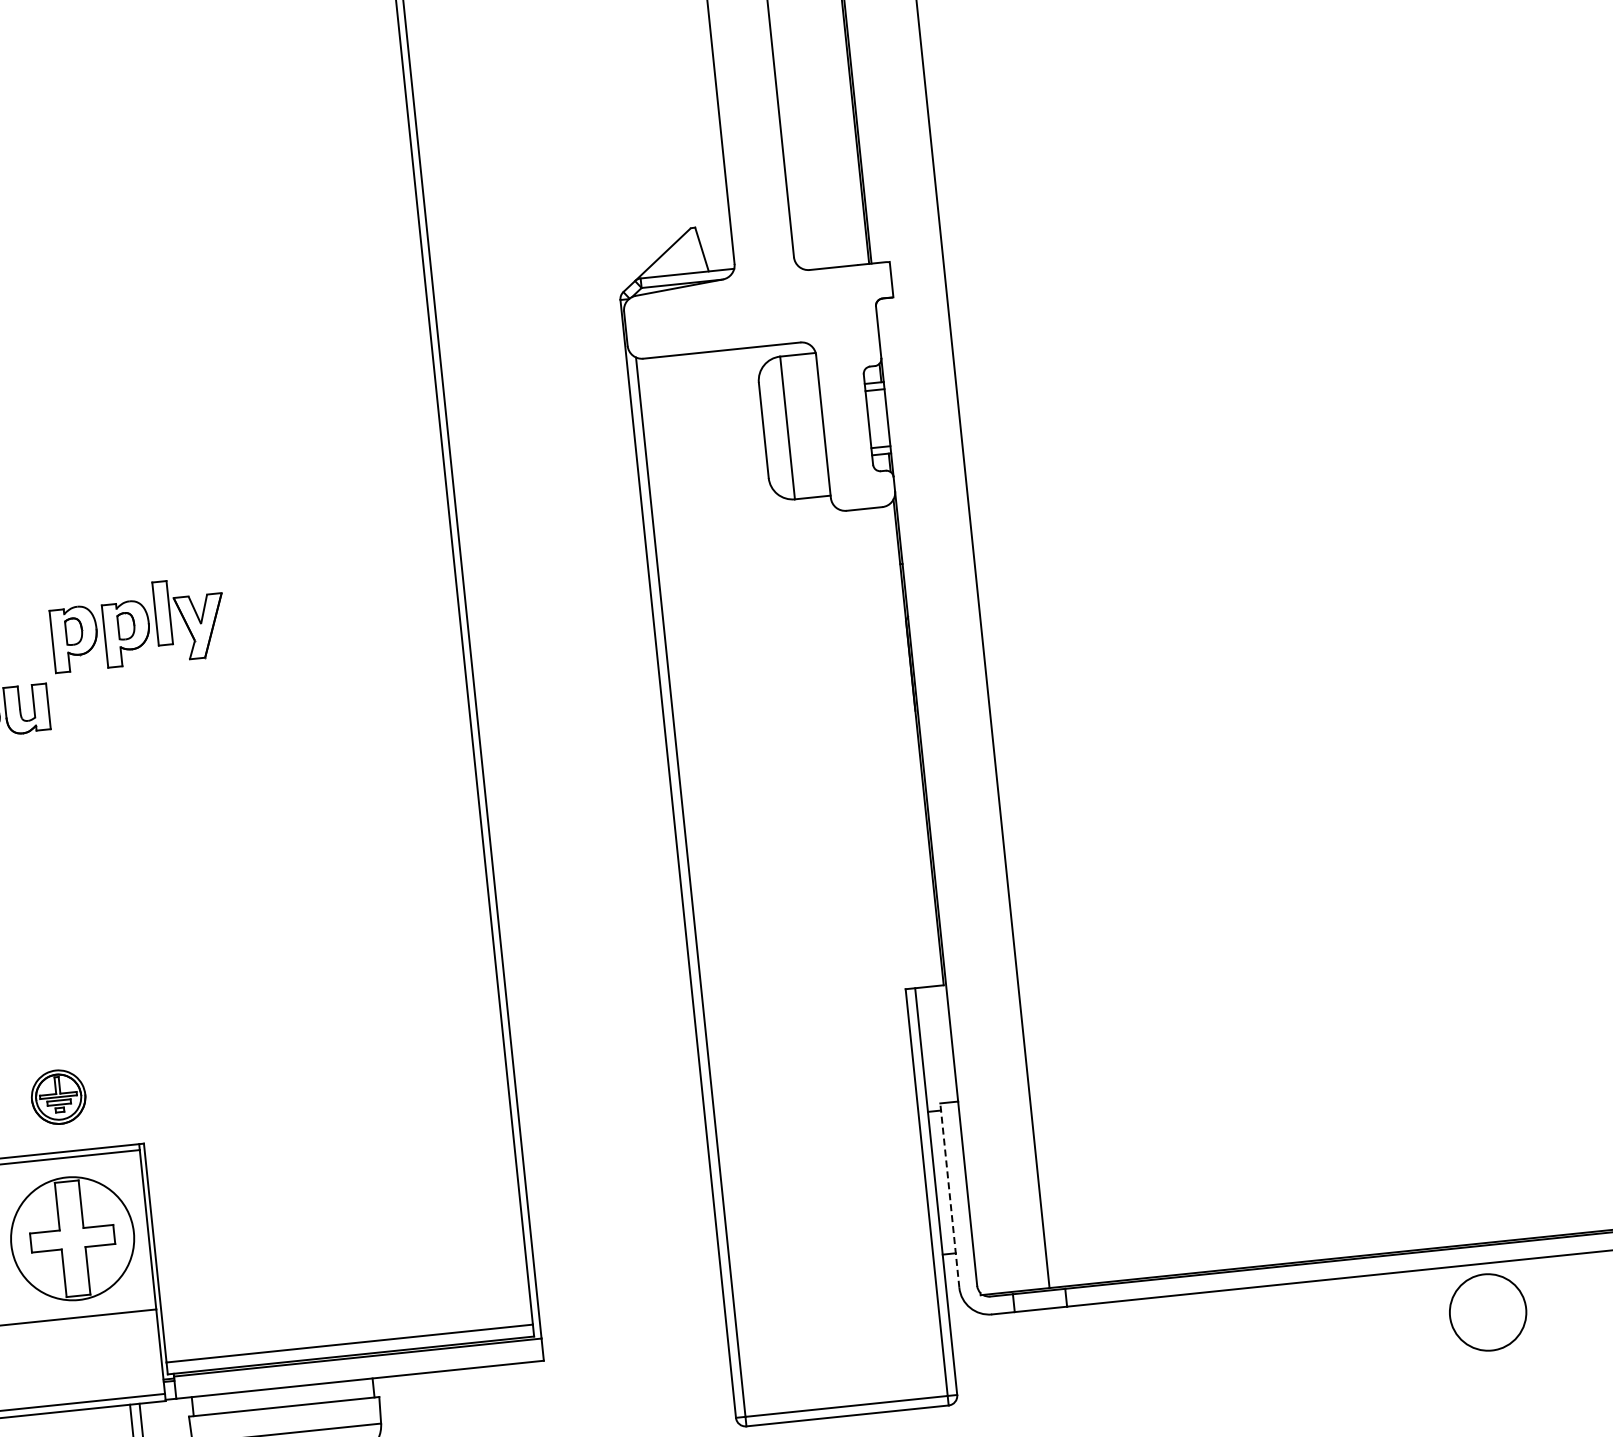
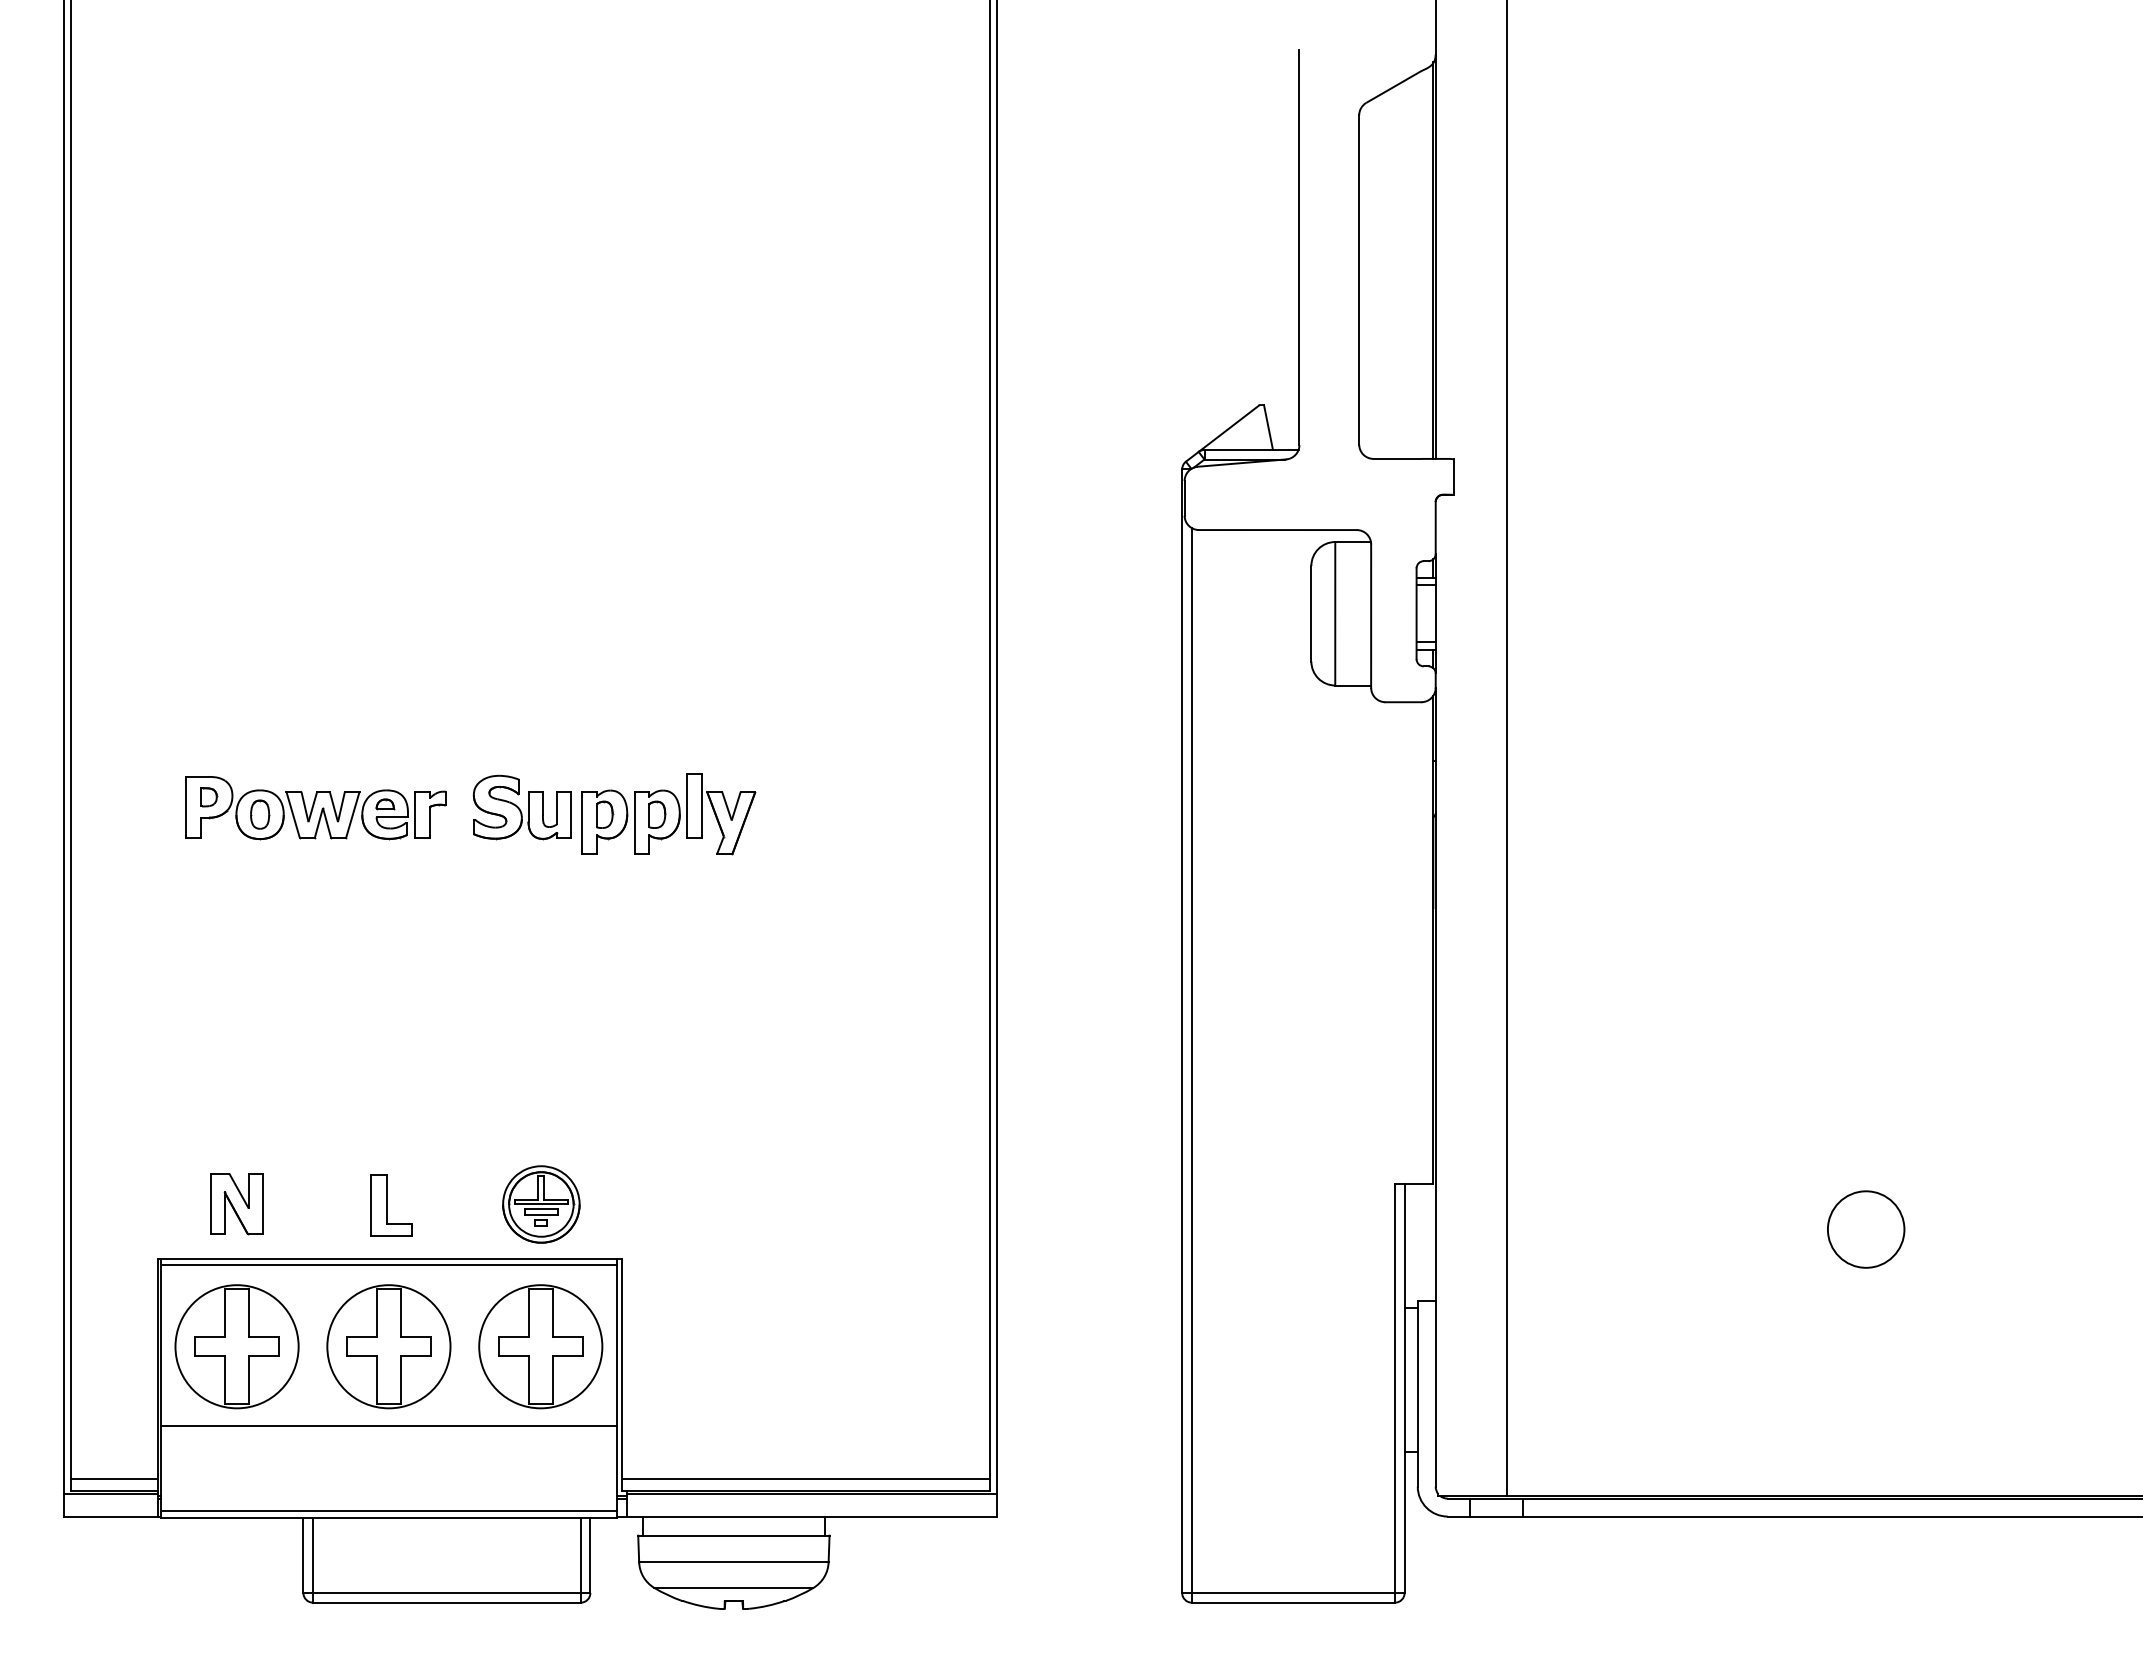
part: (137, 624) -> (668, 814), moved
part: (58, 1097) -> (541, 1204), size x1.43
line: (949, 1195) -> (1417, 1393), dashed -> solid
circle: (1488, 1312) -> (1866, 1229), moved

